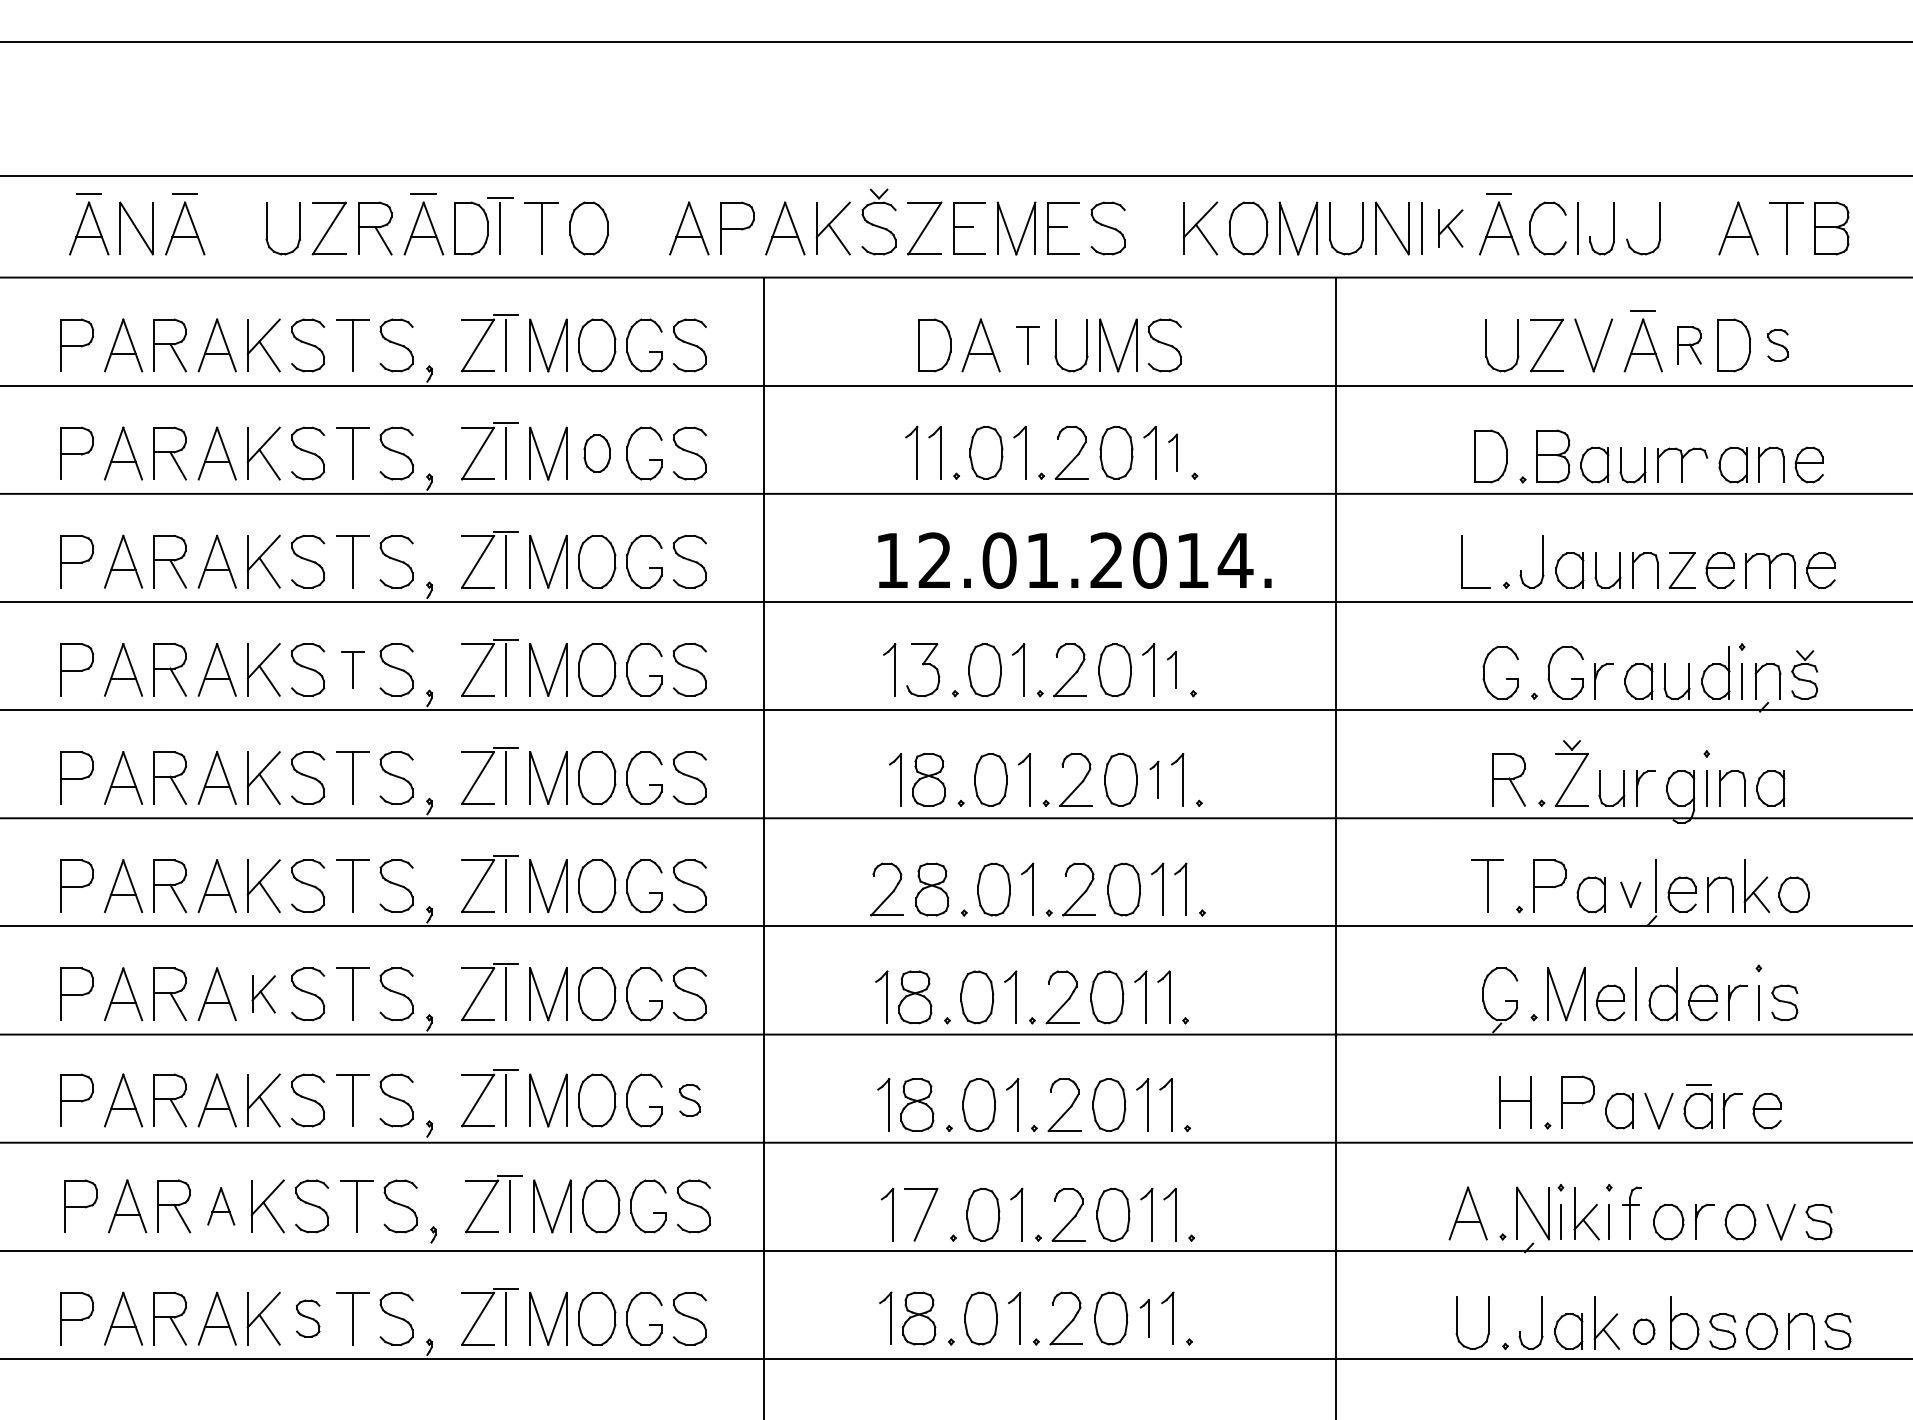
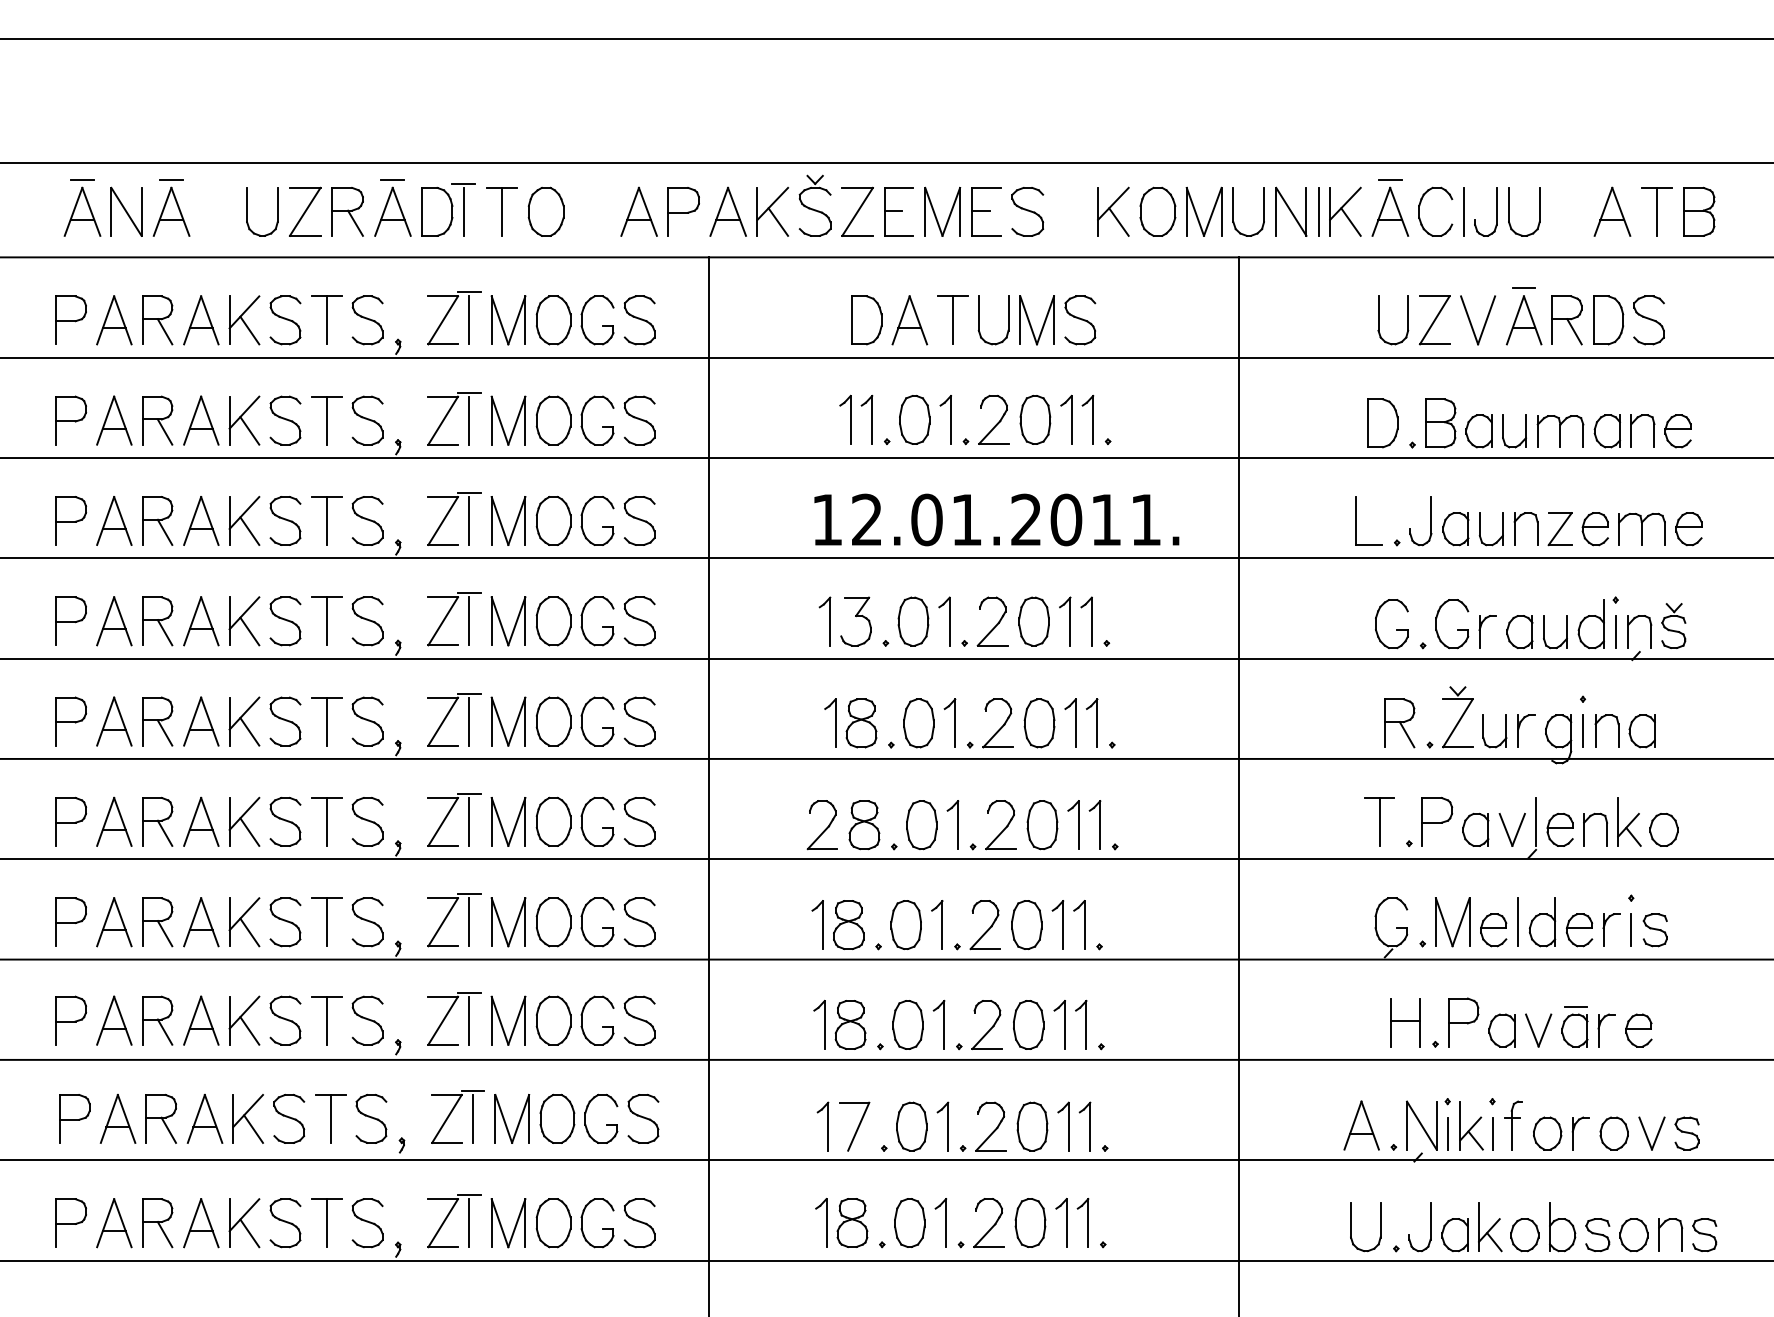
line: (1627, 220) -> (1509, 204), added
part: (1450, 228) -> (1345, 211), size x1.43
part: (1027, 345) -> (952, 320), size x1.43
part: (1689, 345) -> (1566, 320), size x1.43
part: (1777, 345) -> (1648, 320), size x1.67
part: (1172, 452) -> (1087, 419), size x1.43
part: (597, 453) -> (553, 420), size x1.43
line: (1707, 469) -> (1583, 435), added
text: (1235, 560) -> (1145, 519), 12.01.2014. -> 12.01.2011.
part: (352, 669) -> (326, 620), size x1.43
part: (1171, 669) -> (1086, 620), size x1.43
part: (1154, 779) -> (1070, 722), size x1.43
part: (1630, 894) -> (1512, 829), size x1.43
part: (263, 994) -> (244, 922), size x1.43
part: (689, 1100) -> (639, 1020), size x1.67
part: (220, 1206) -> (204, 1119), size x1.43
part: (1144, 1317) -> (1061, 1222), size x1.43
part: (308, 1318) -> (285, 1222), size x1.43
part: (1643, 1331) -> (1524, 1235), size x1.43

